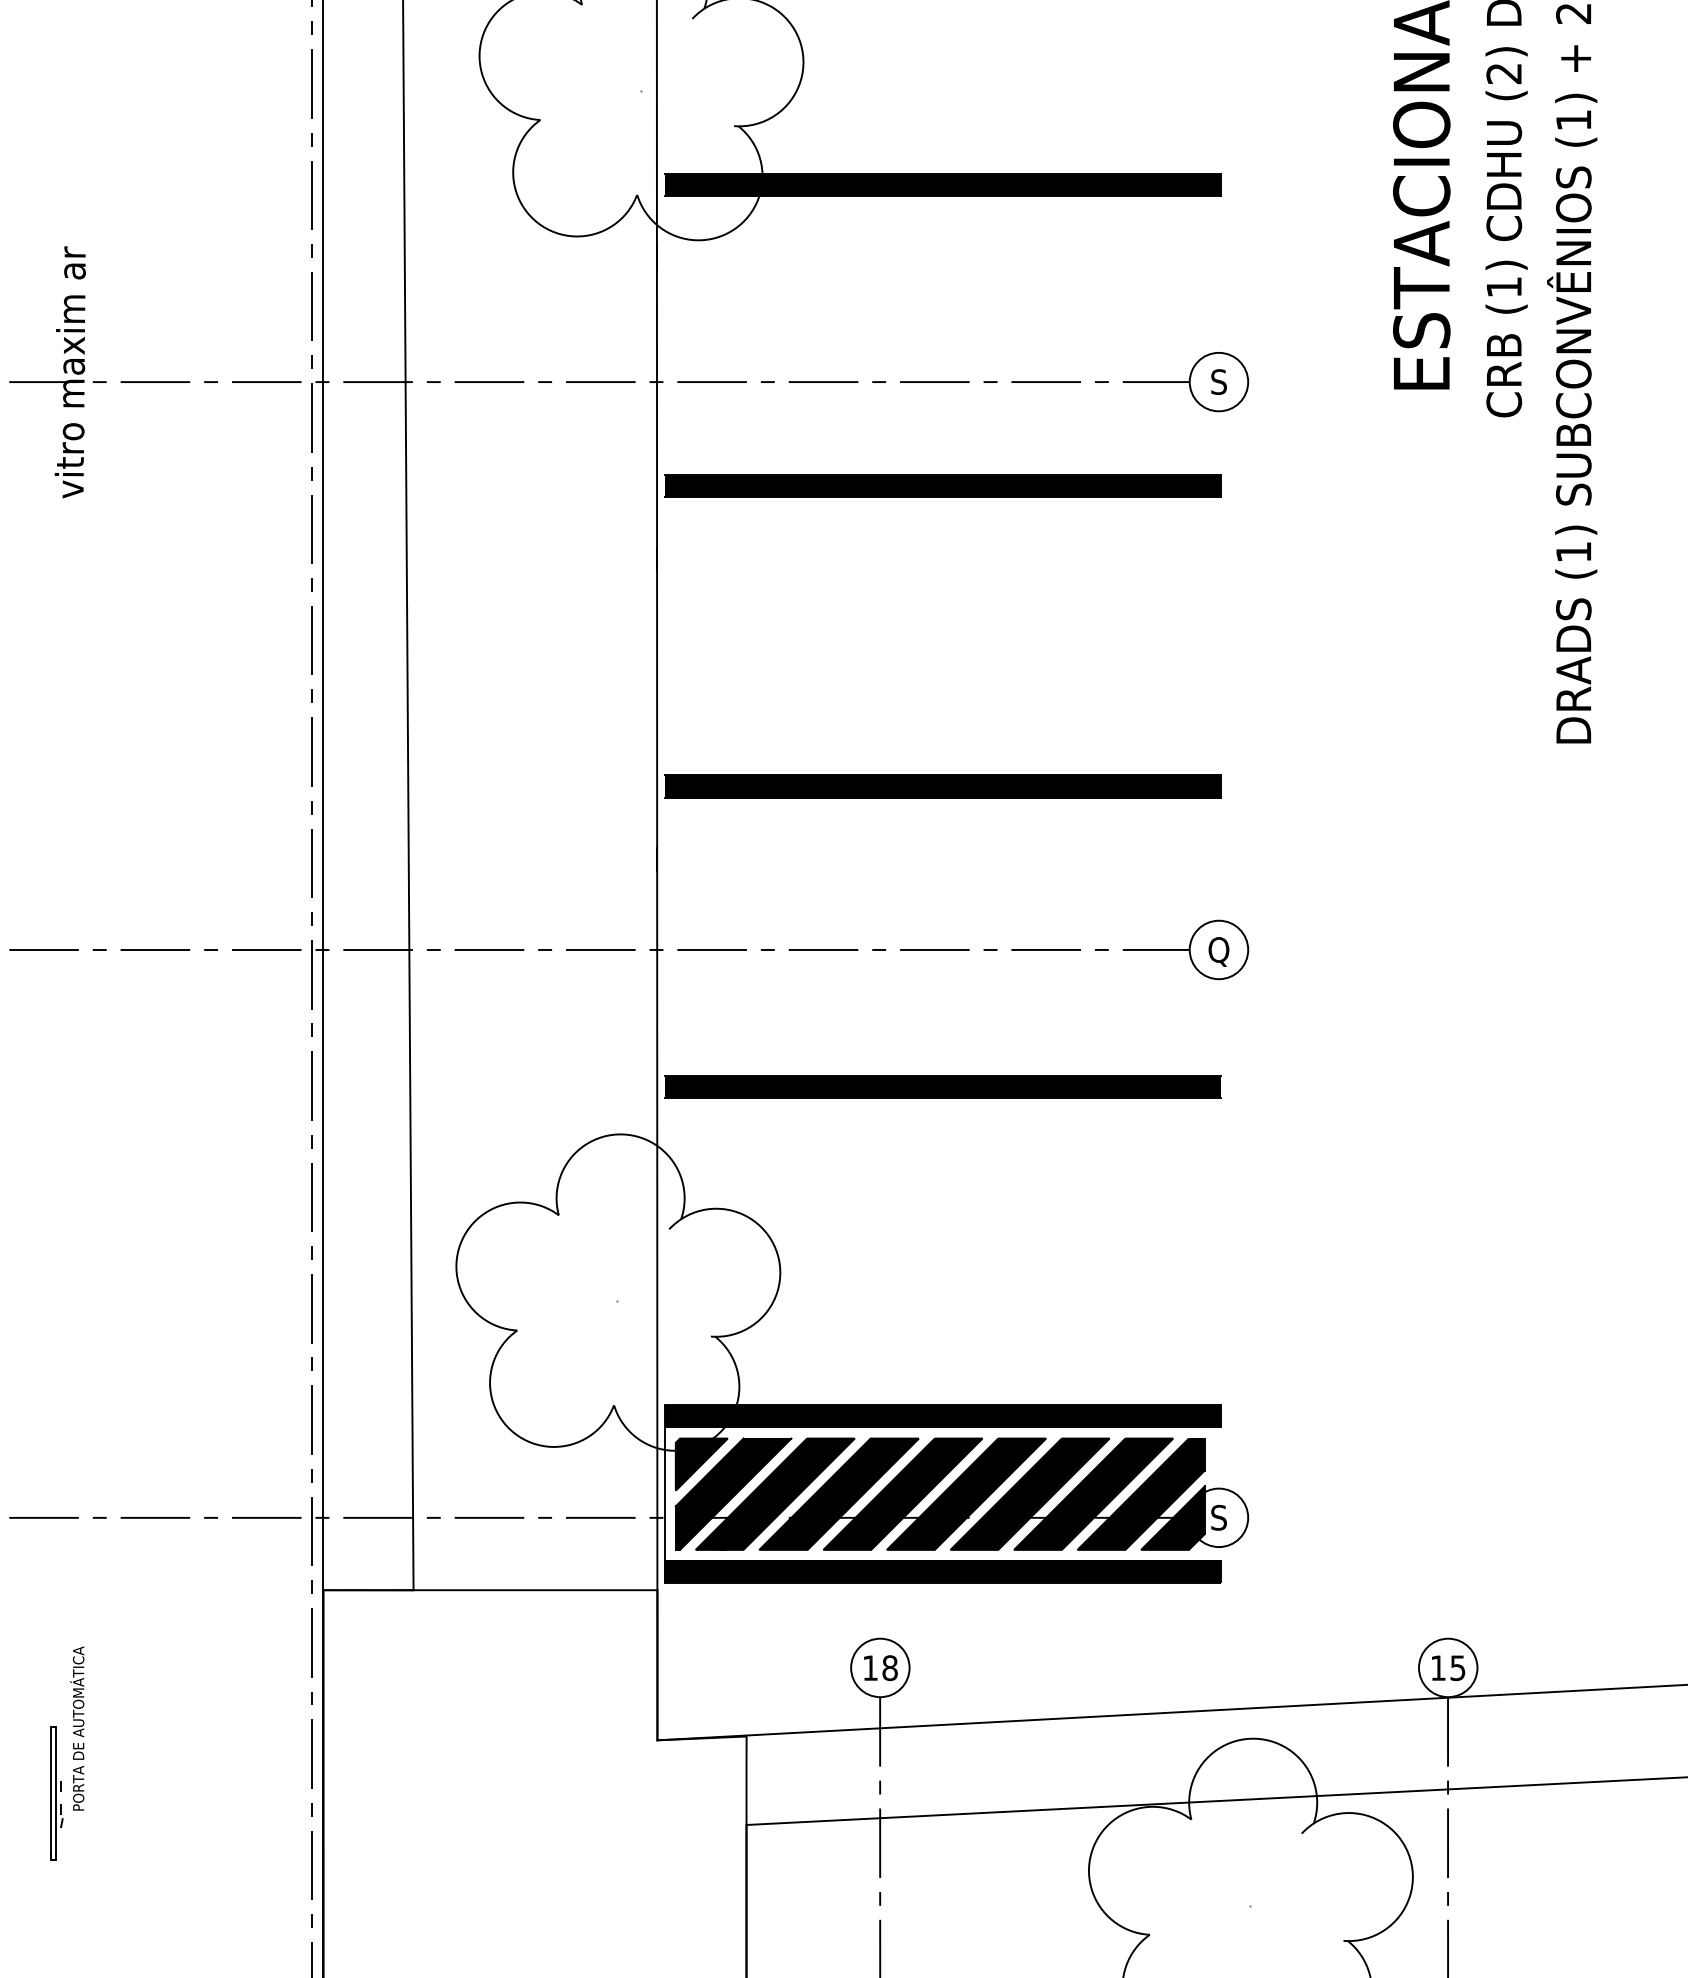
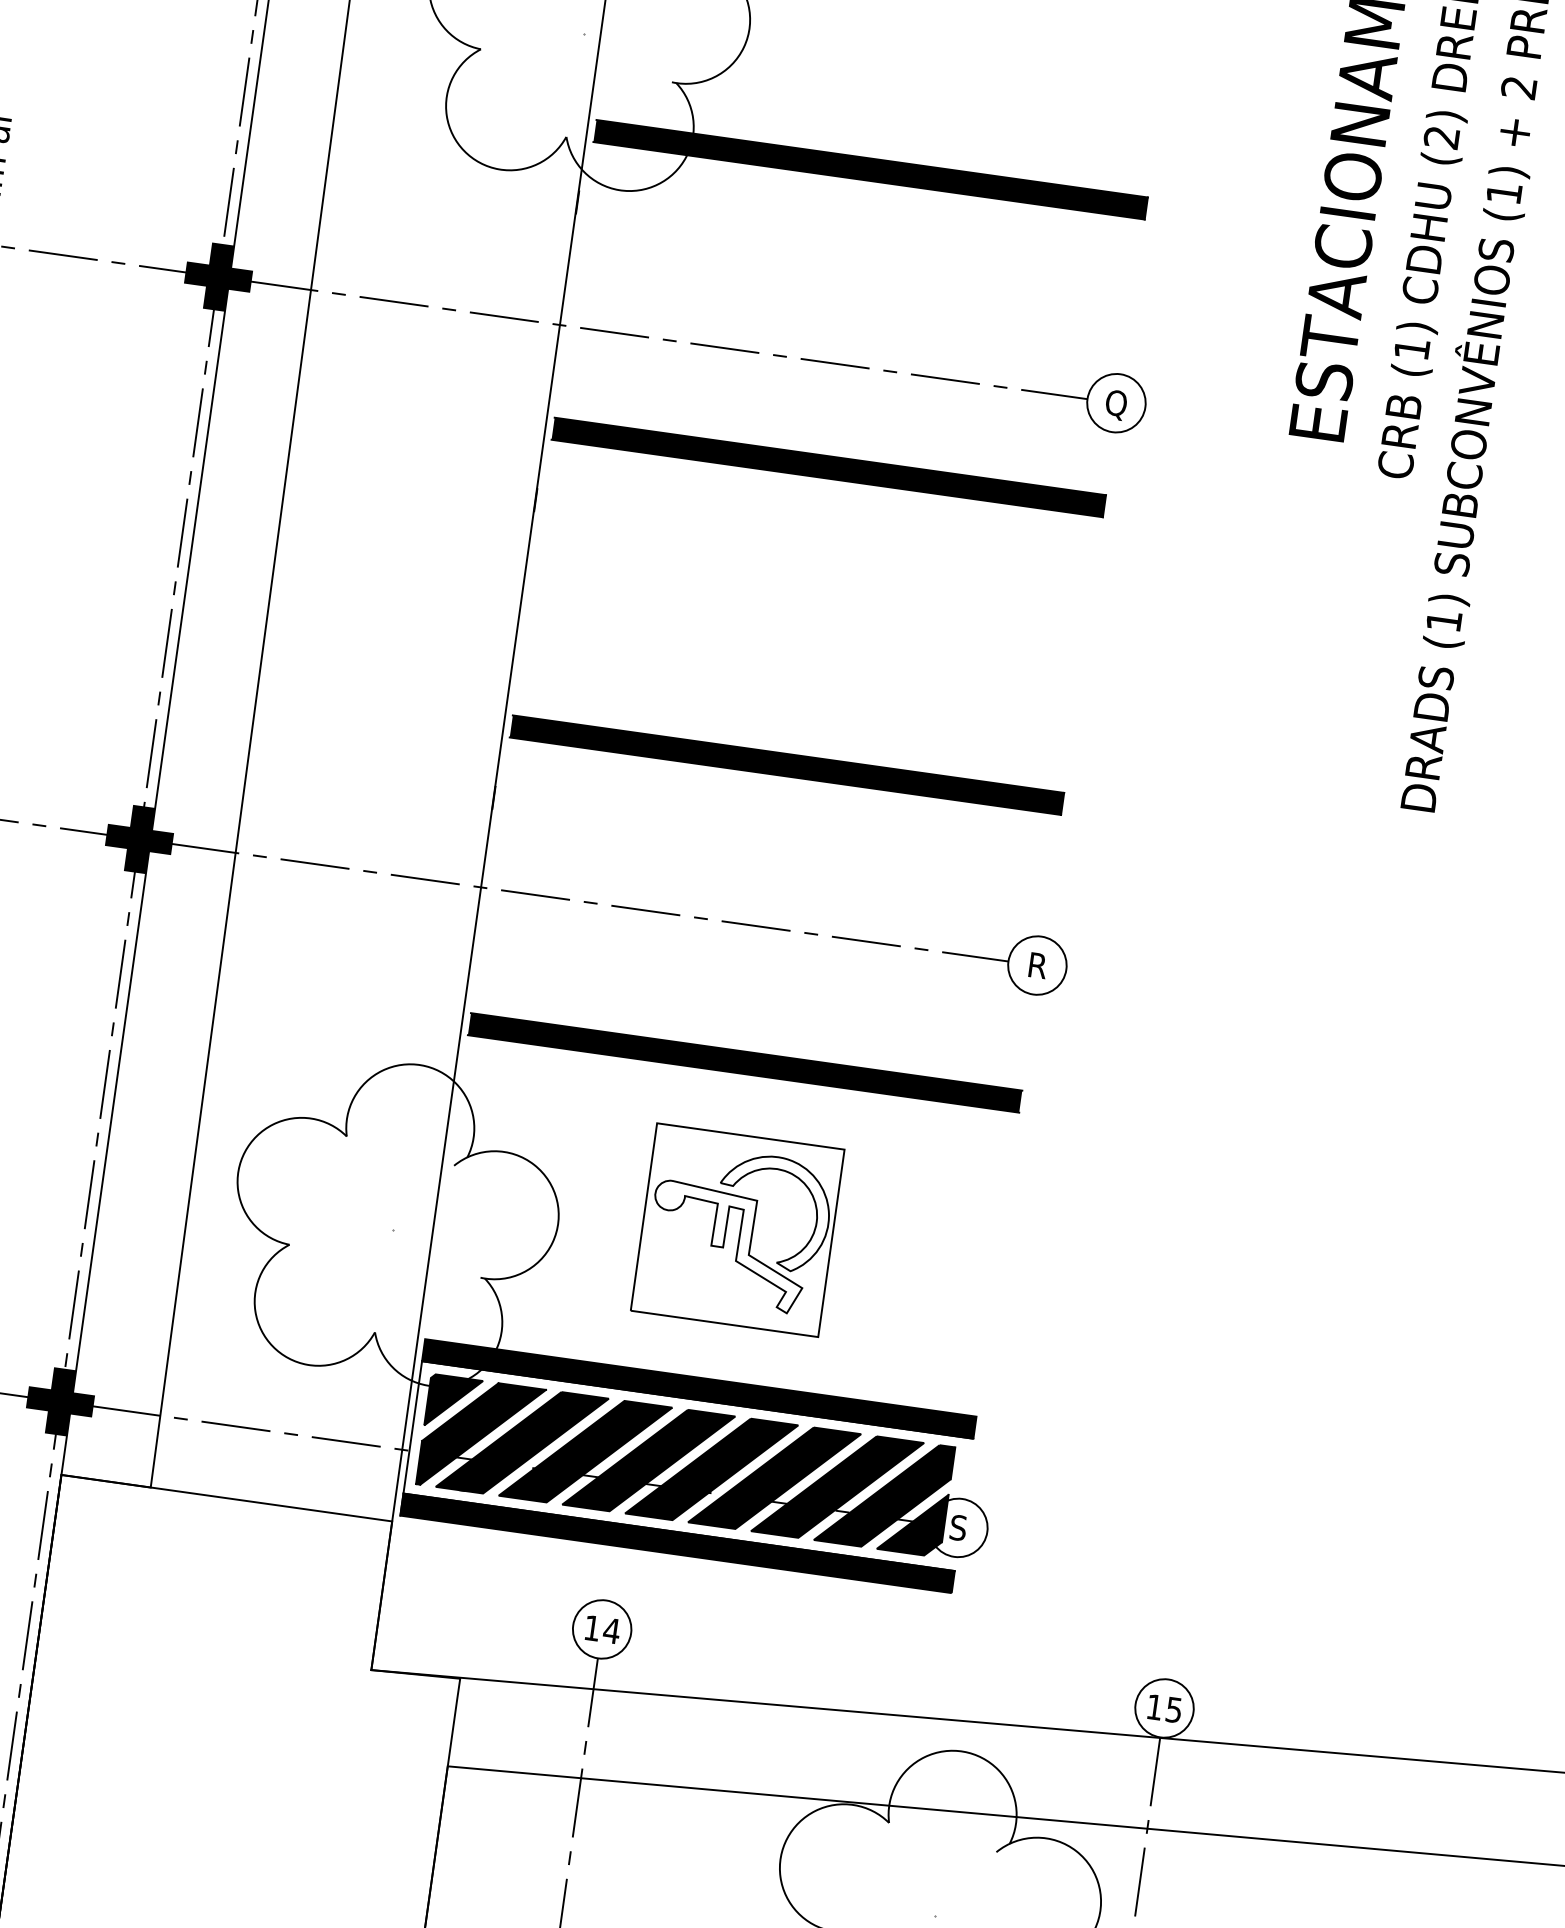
fill: (311, 381) -> (217, 276), added
text: (1218, 383) -> (1115, 404), S -> Q
fill: (311, 949) -> (138, 838), added
text: (1218, 951) -> (1036, 967), Q -> R
part: (958, 1253) -> (737, 1229), added
fill: (311, 1517) -> (59, 1401), added
text: (889, 1668) -> (611, 1631), 18 -> 14

